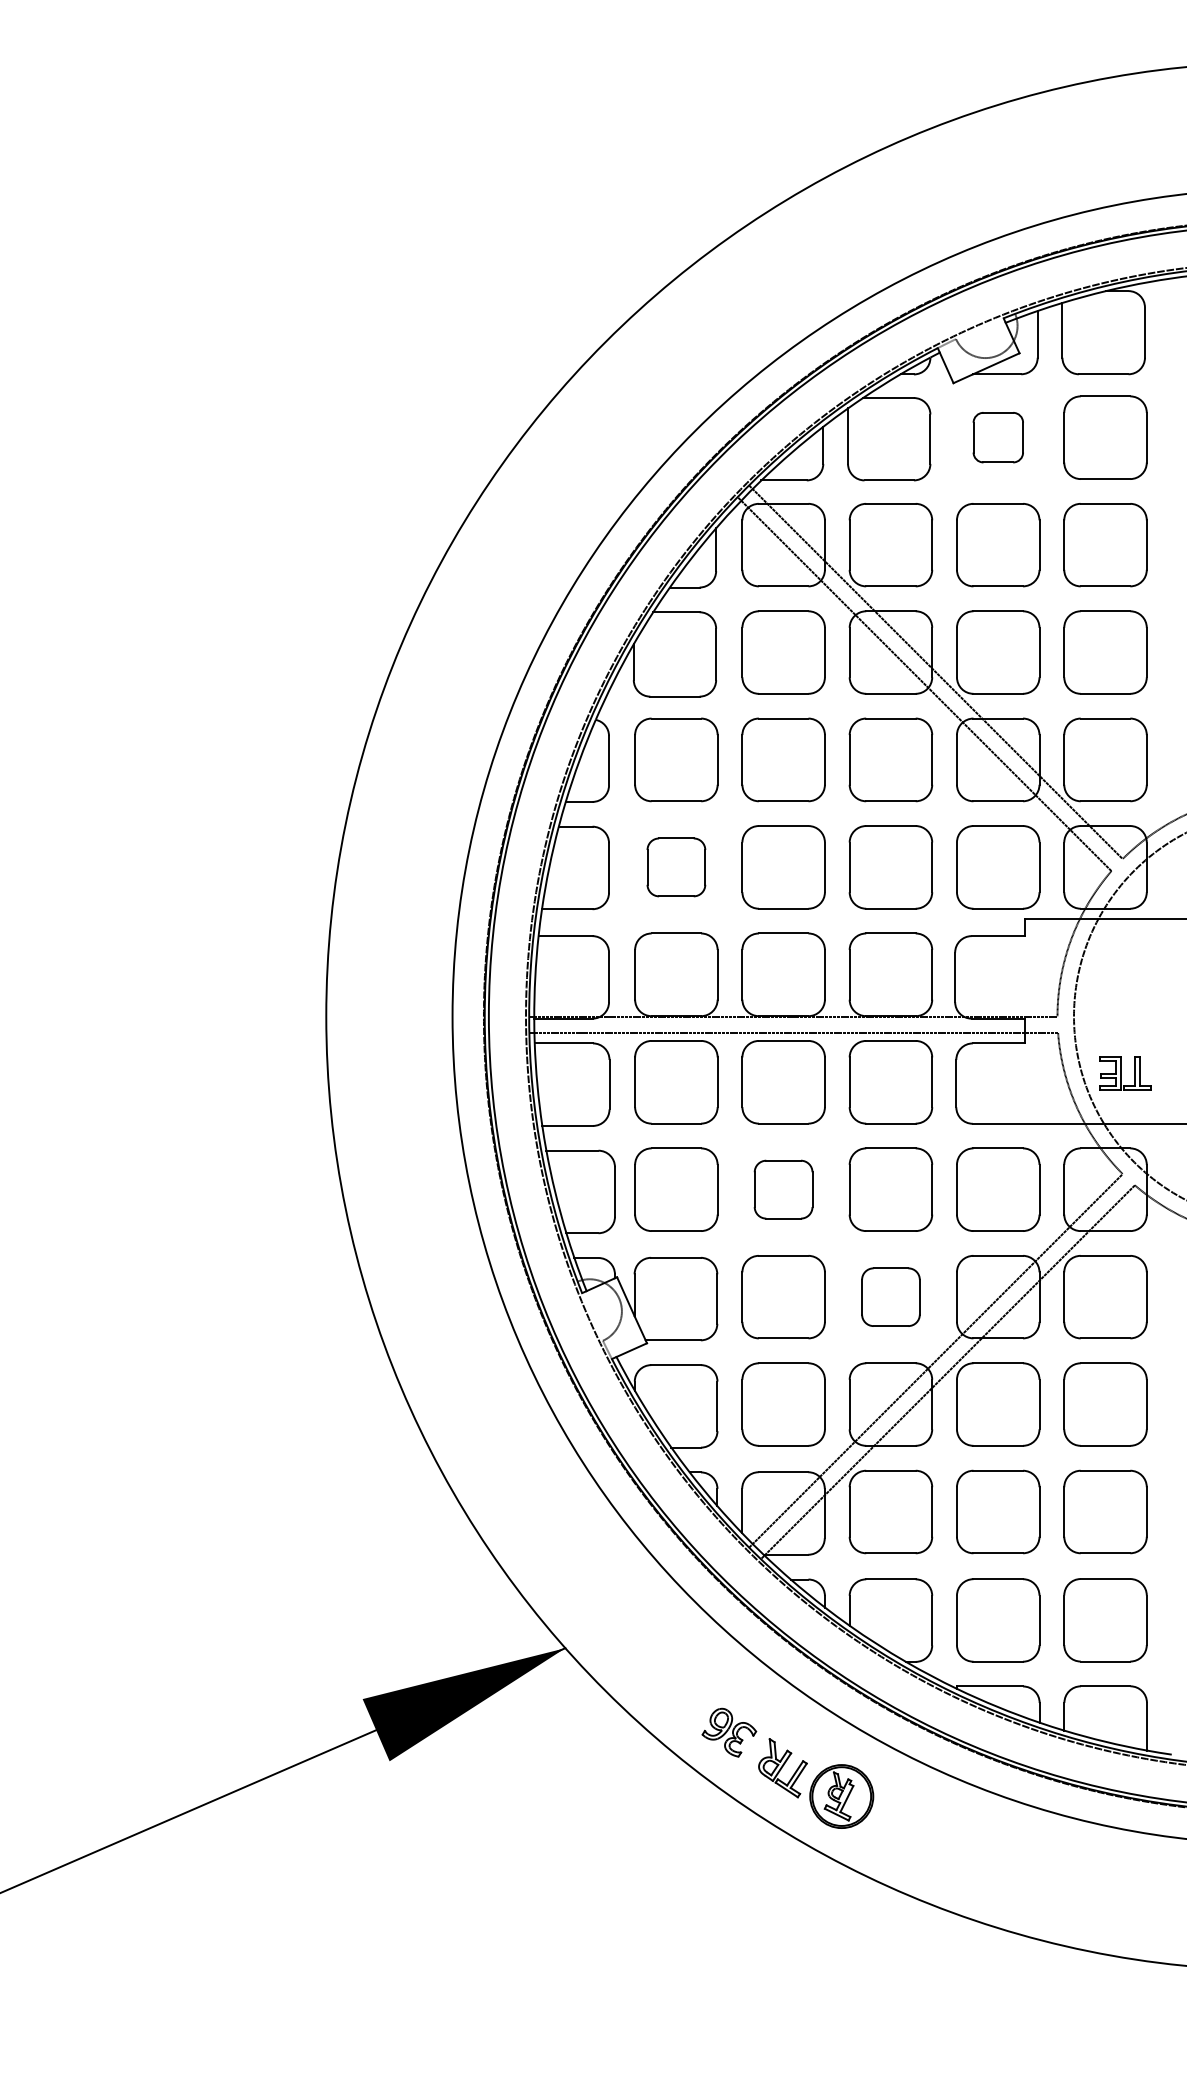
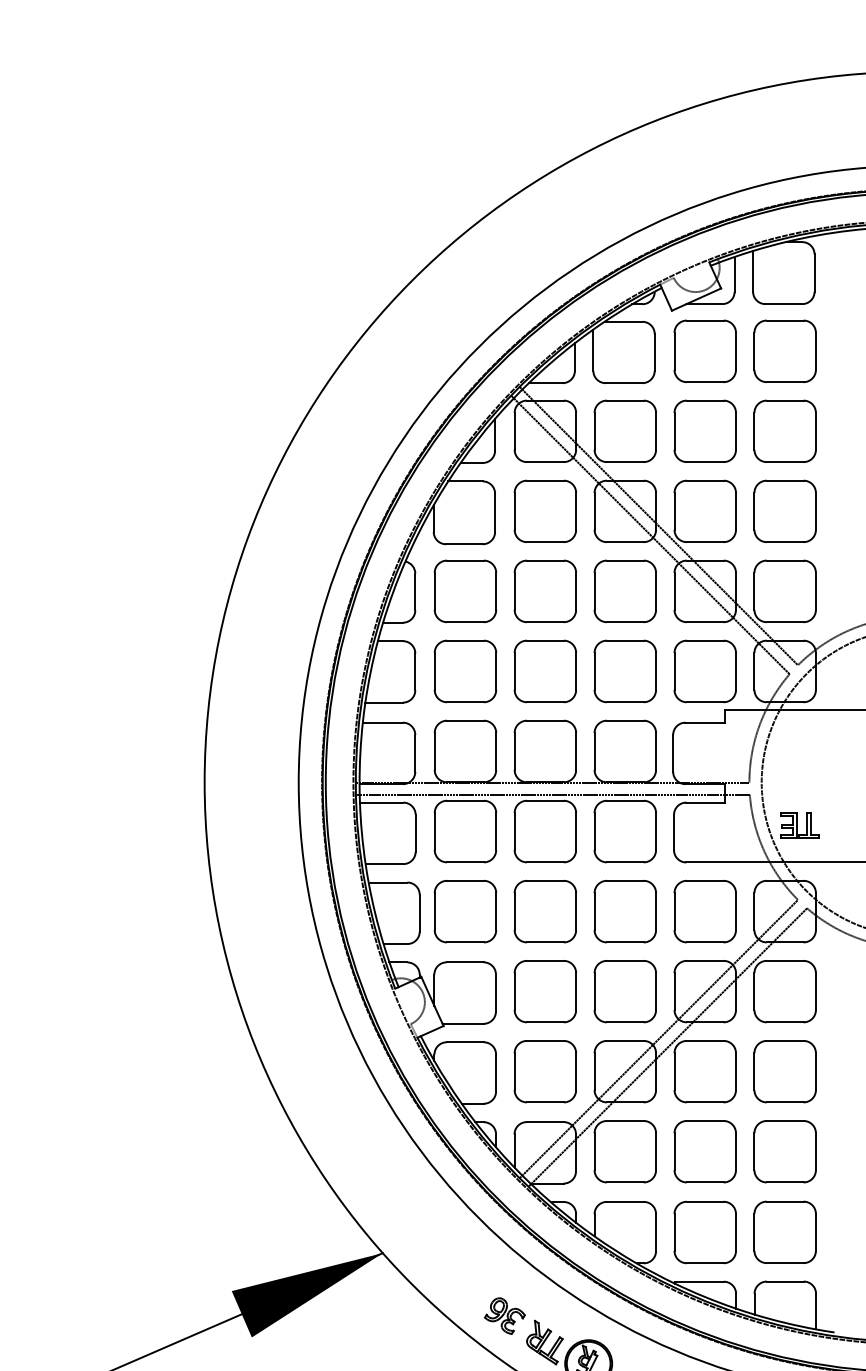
part: (998, 437) -> (705, 351), size x1.67
part: (676, 867) -> (465, 671), size x1.43
part: (783, 1189) -> (545, 911), size x1.43
part: (890, 1297) -> (624, 991), size x1.43

